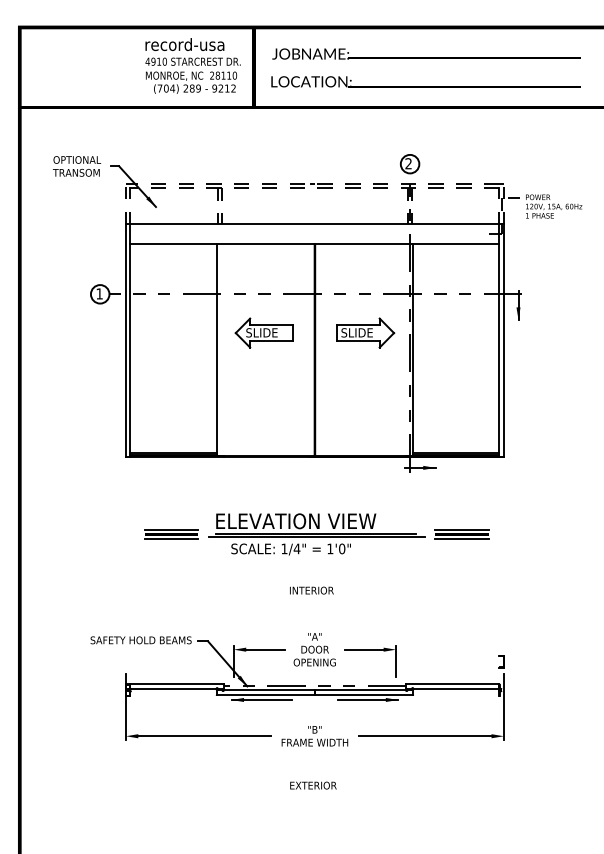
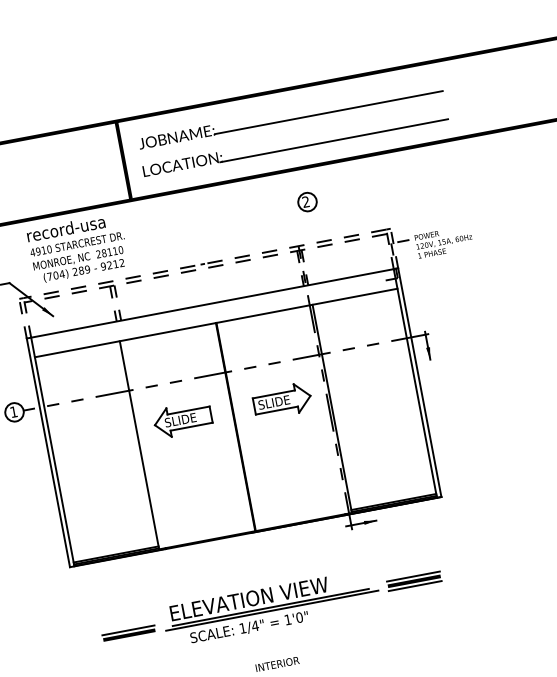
text: (192, 65) -> (77, 247), moved
part: (410, 164) -> (307, 202), moved
line: (171, 539) -> (130, 640), removed

